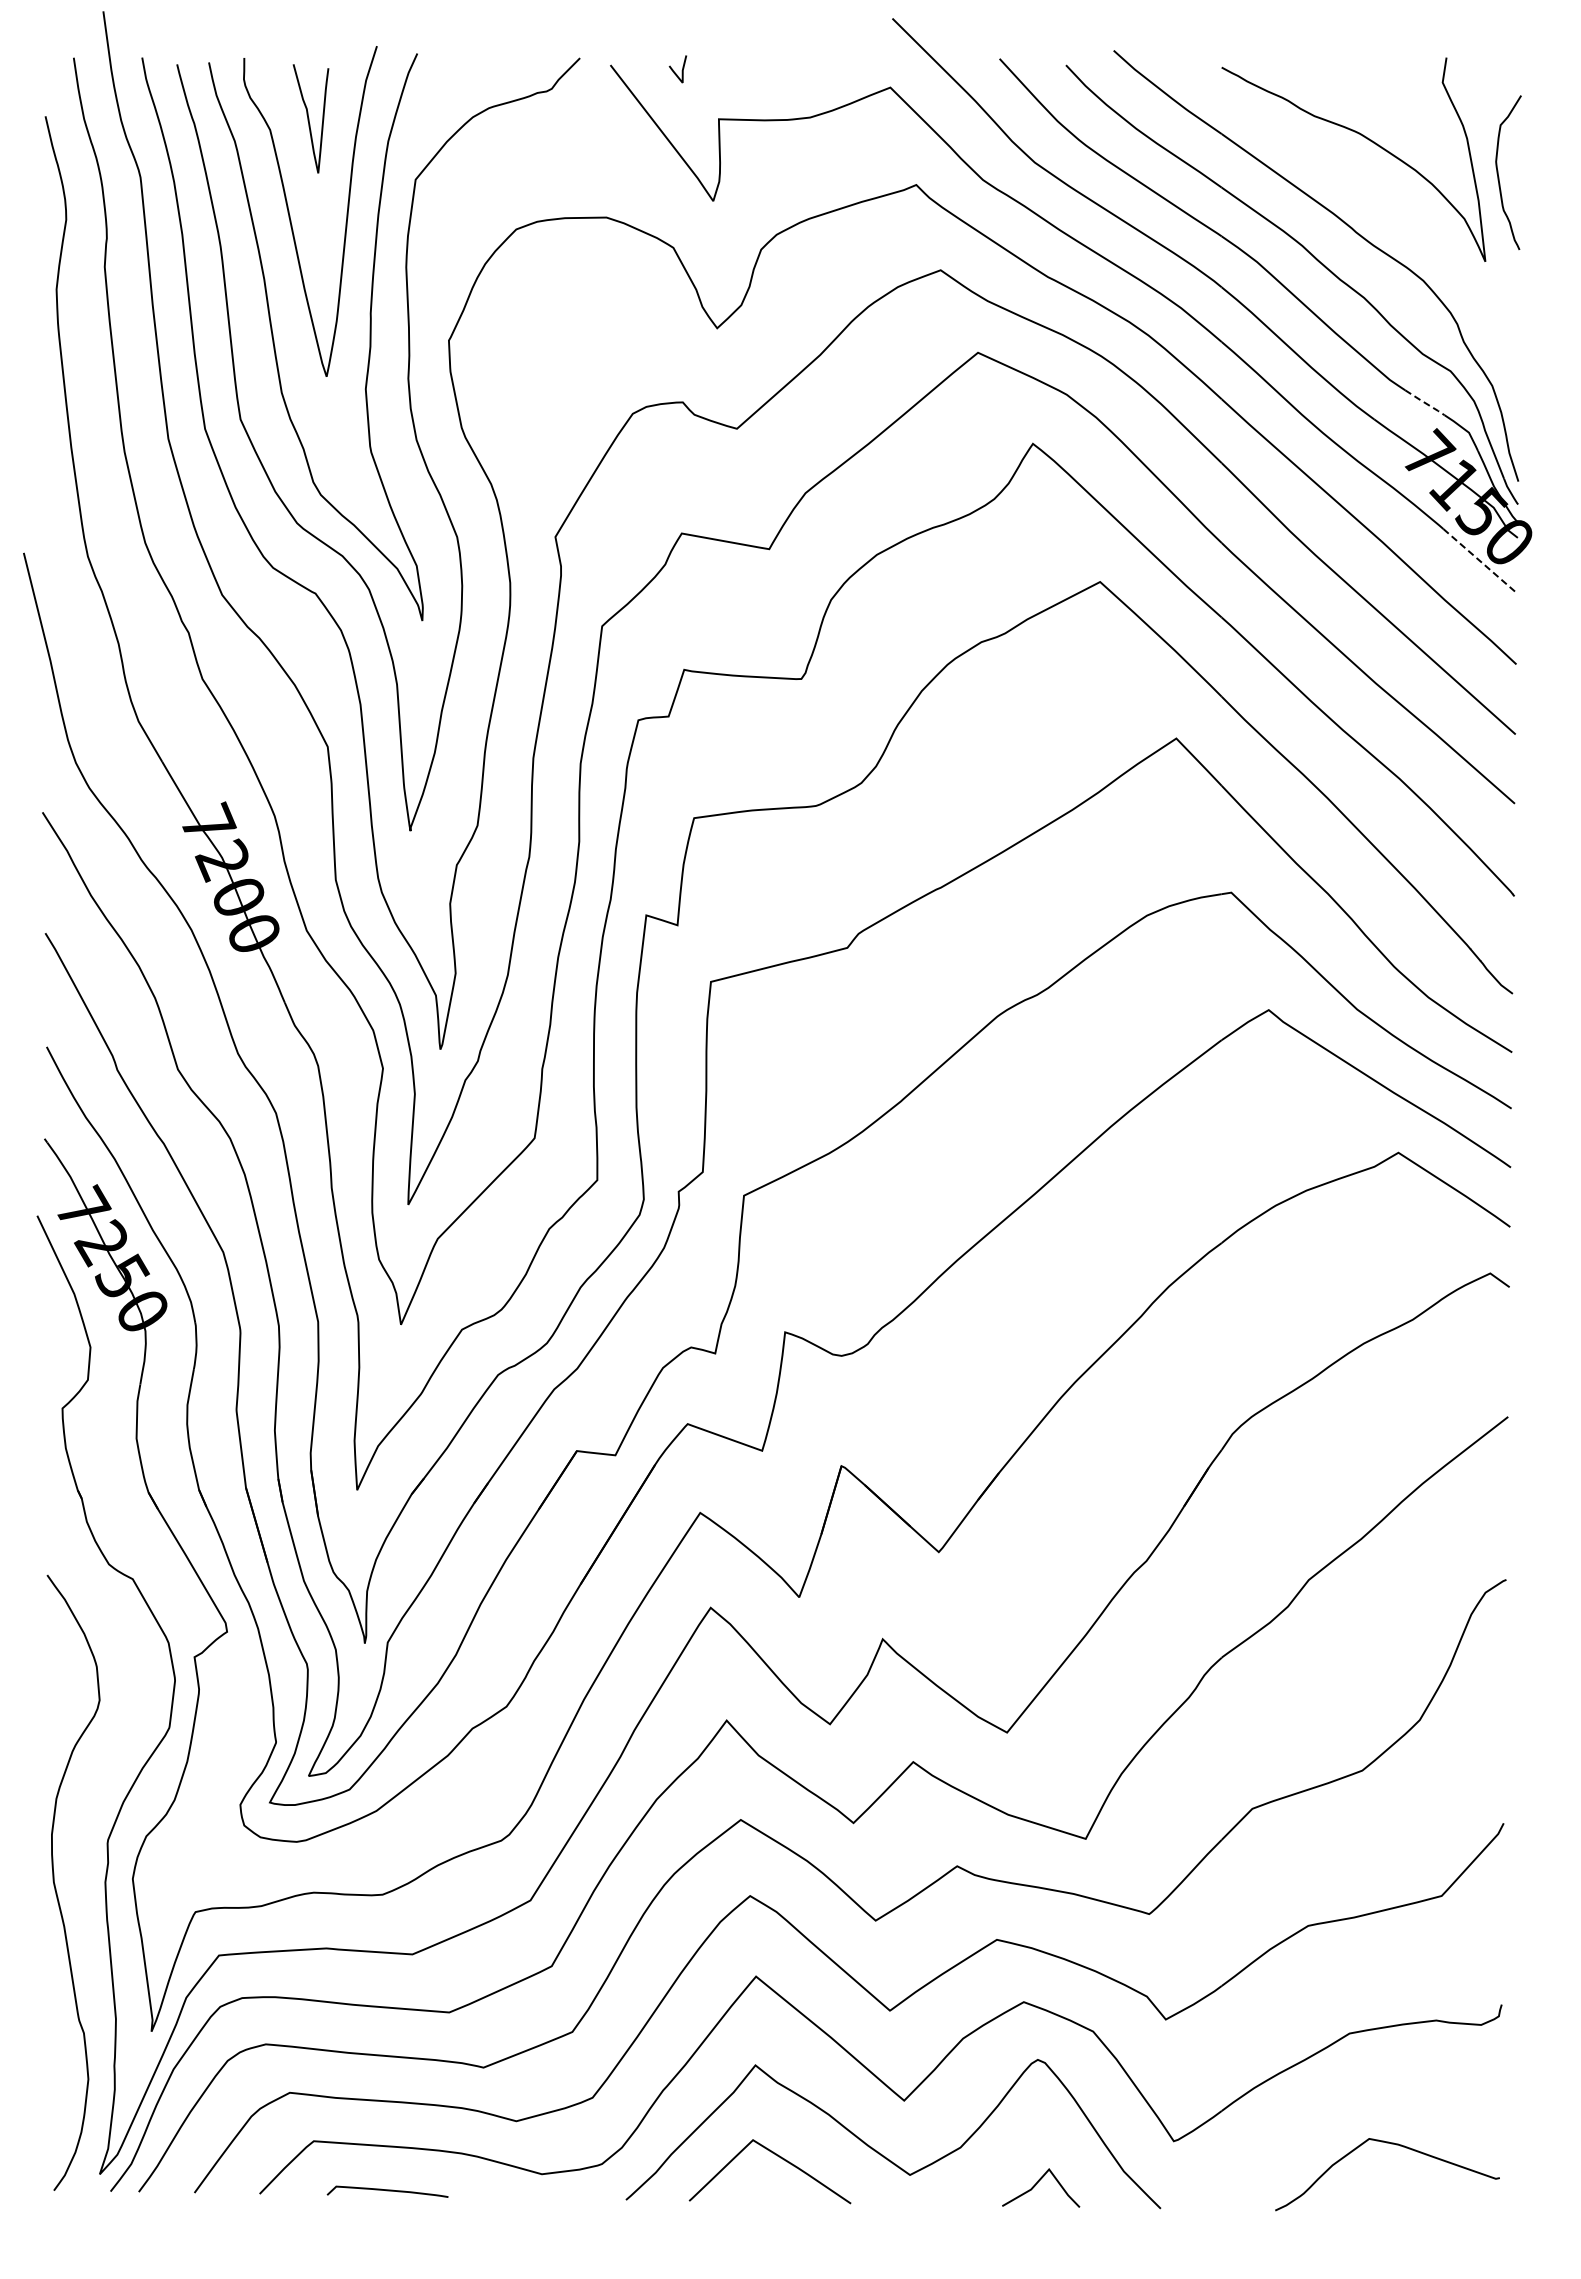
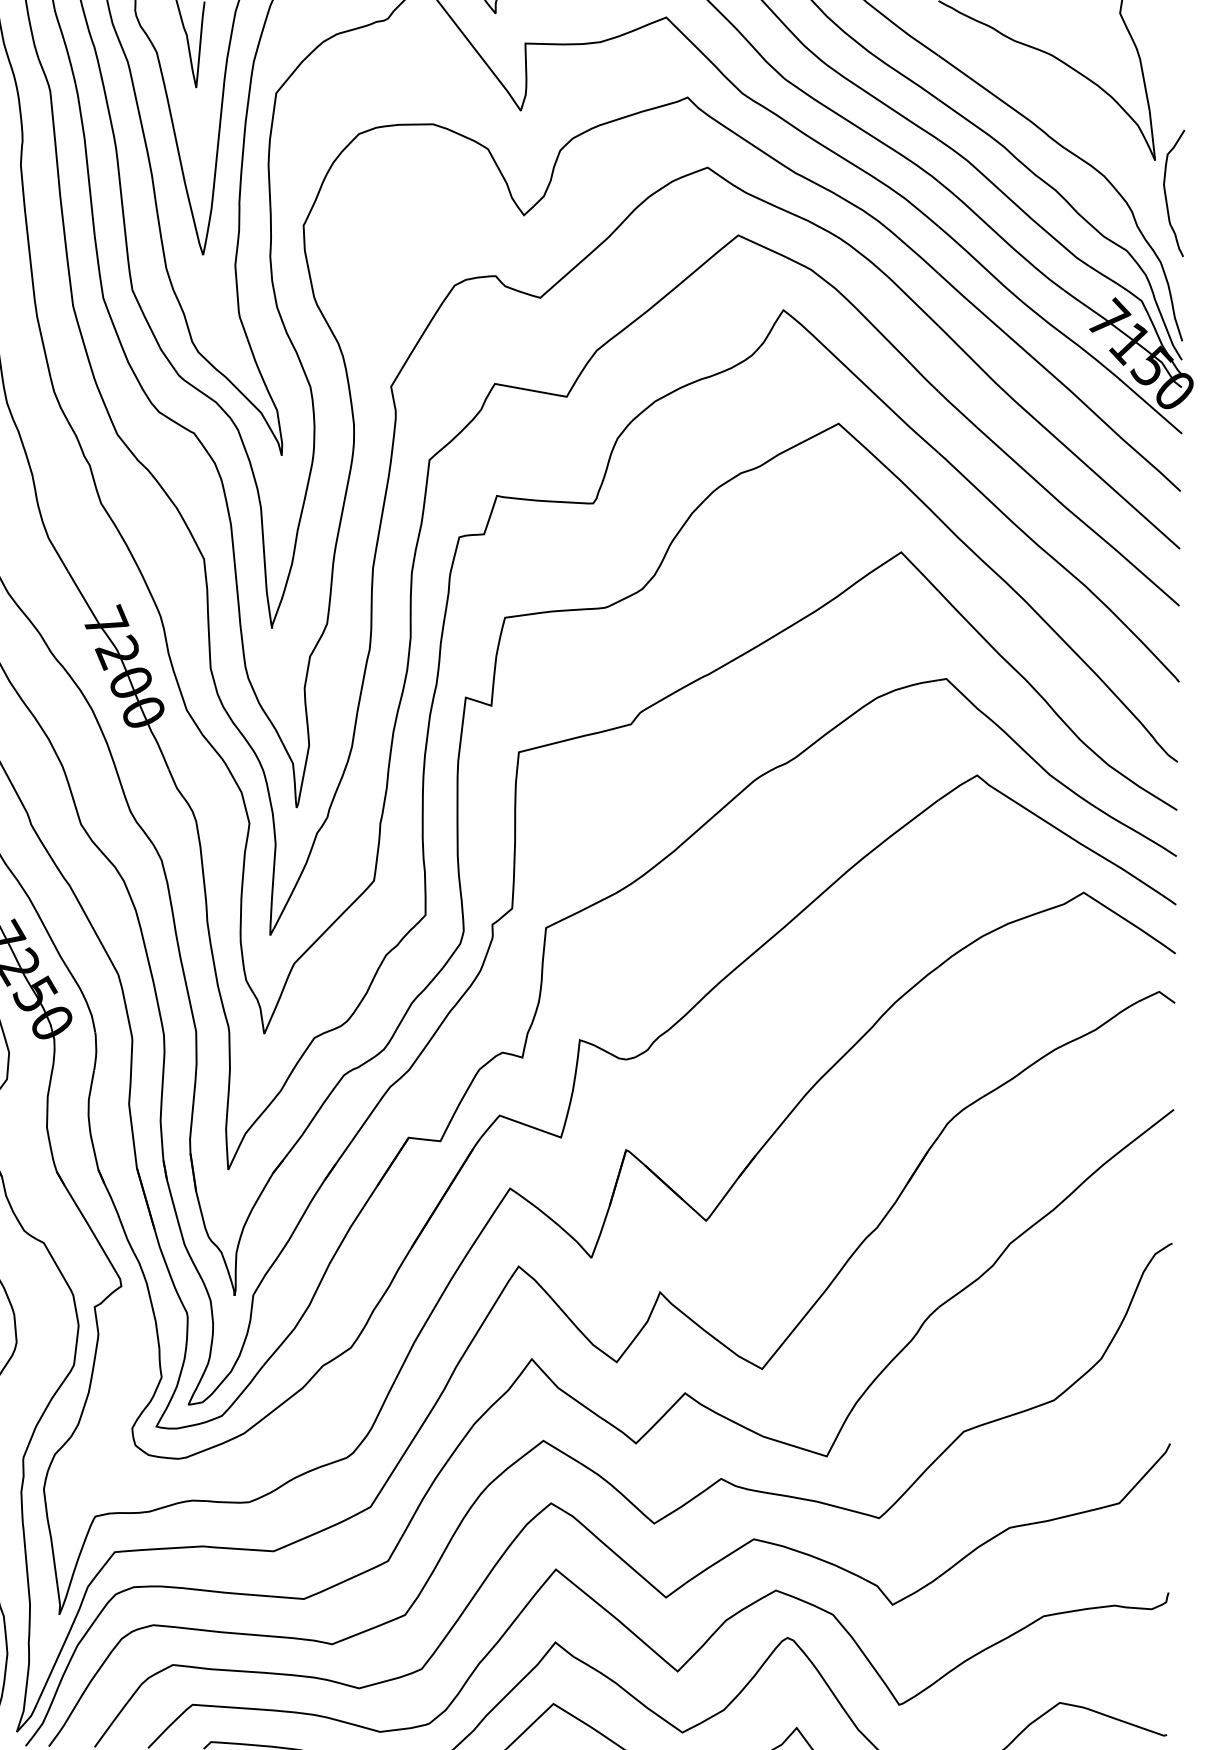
curve: (1499, 176) -> (1166, 196), moved
line: (1424, 402) -> (1105, 276), dashed -> solid
line: (1480, 561) -> (1151, 406), dashed -> solid

